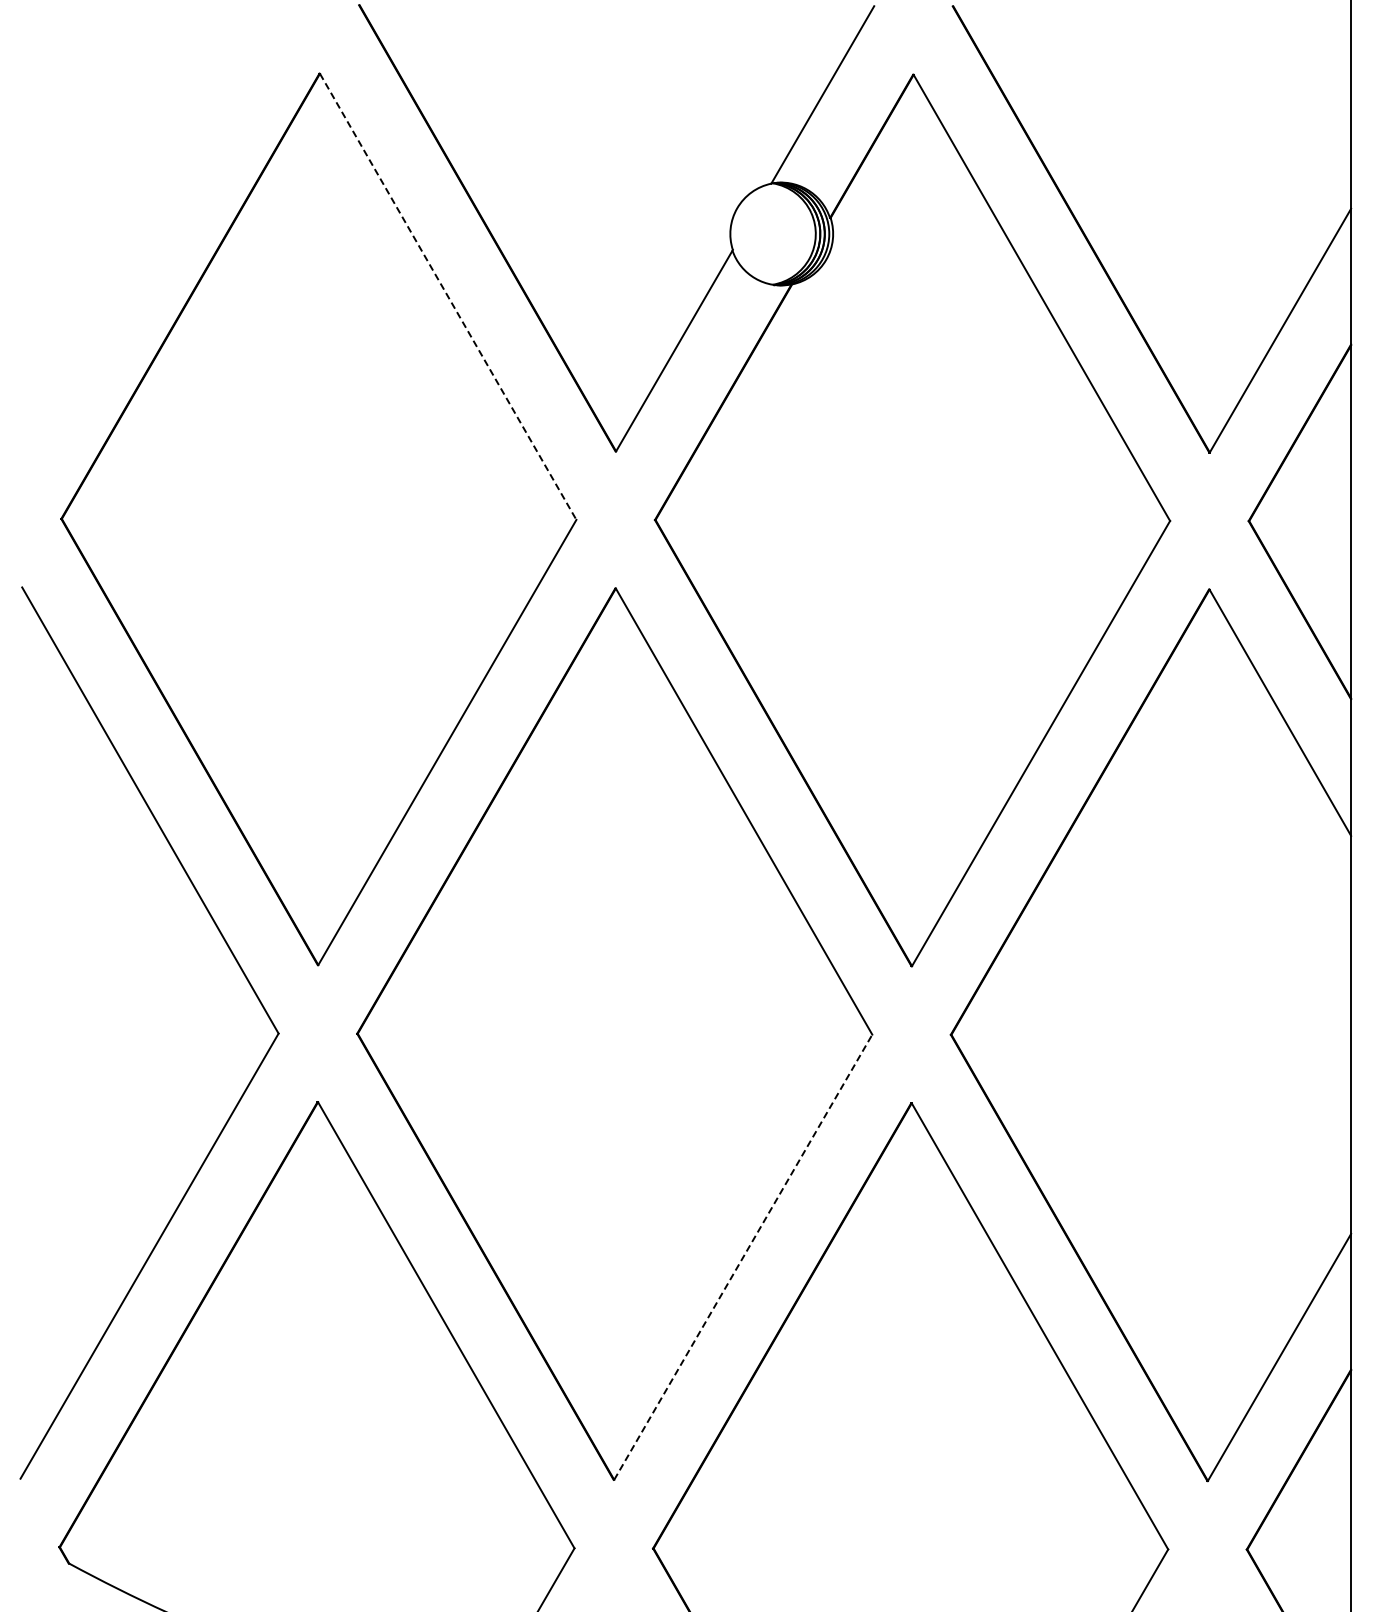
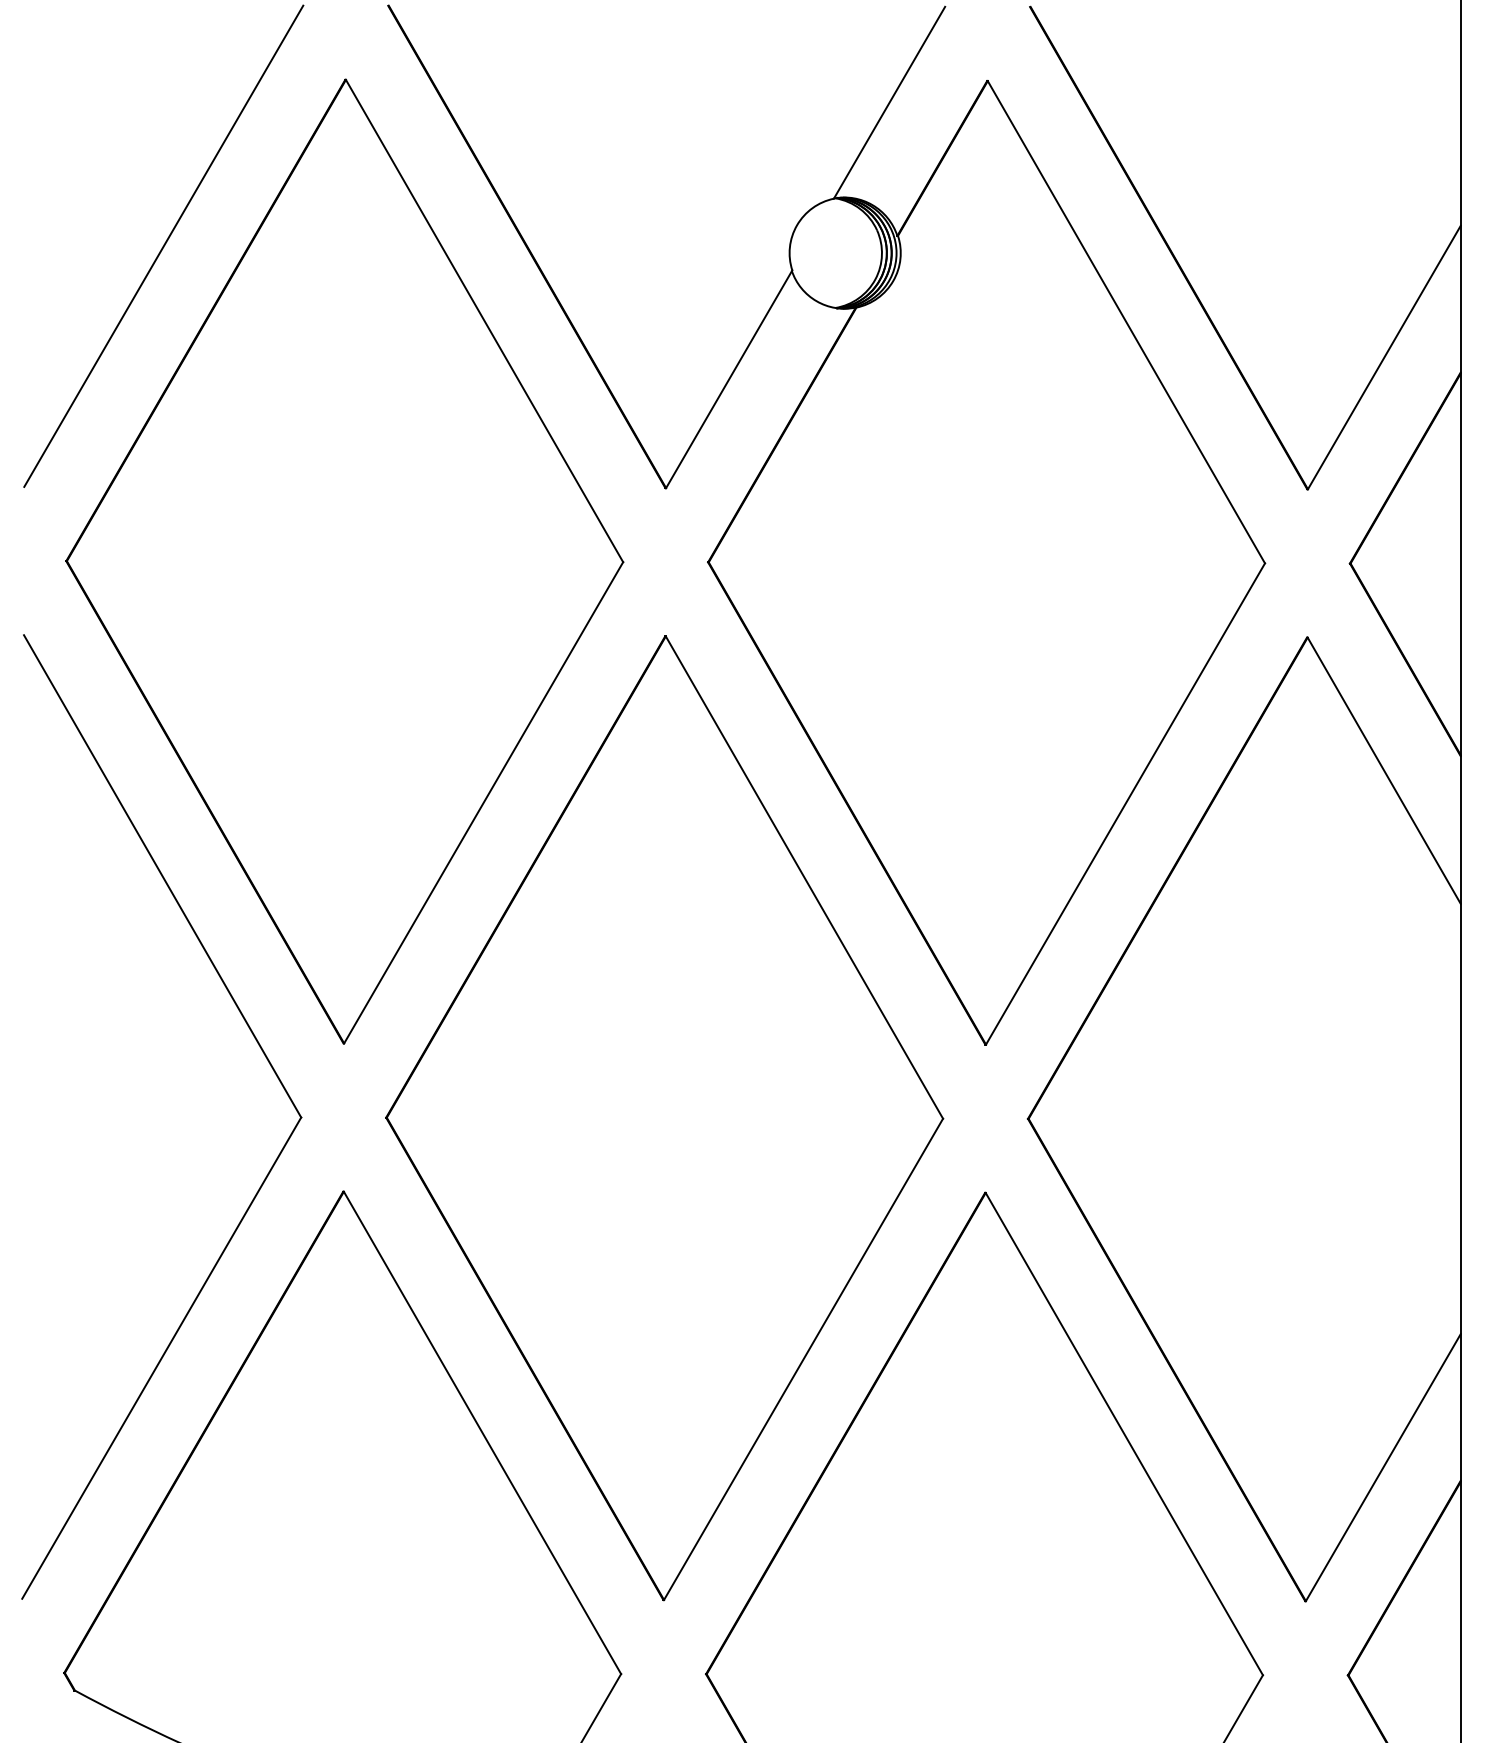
line: (151, 227) -> (163, 246), added
line: (448, 297) -> (484, 321), dashed -> solid
line: (743, 1256) -> (803, 1358), dashed -> solid

